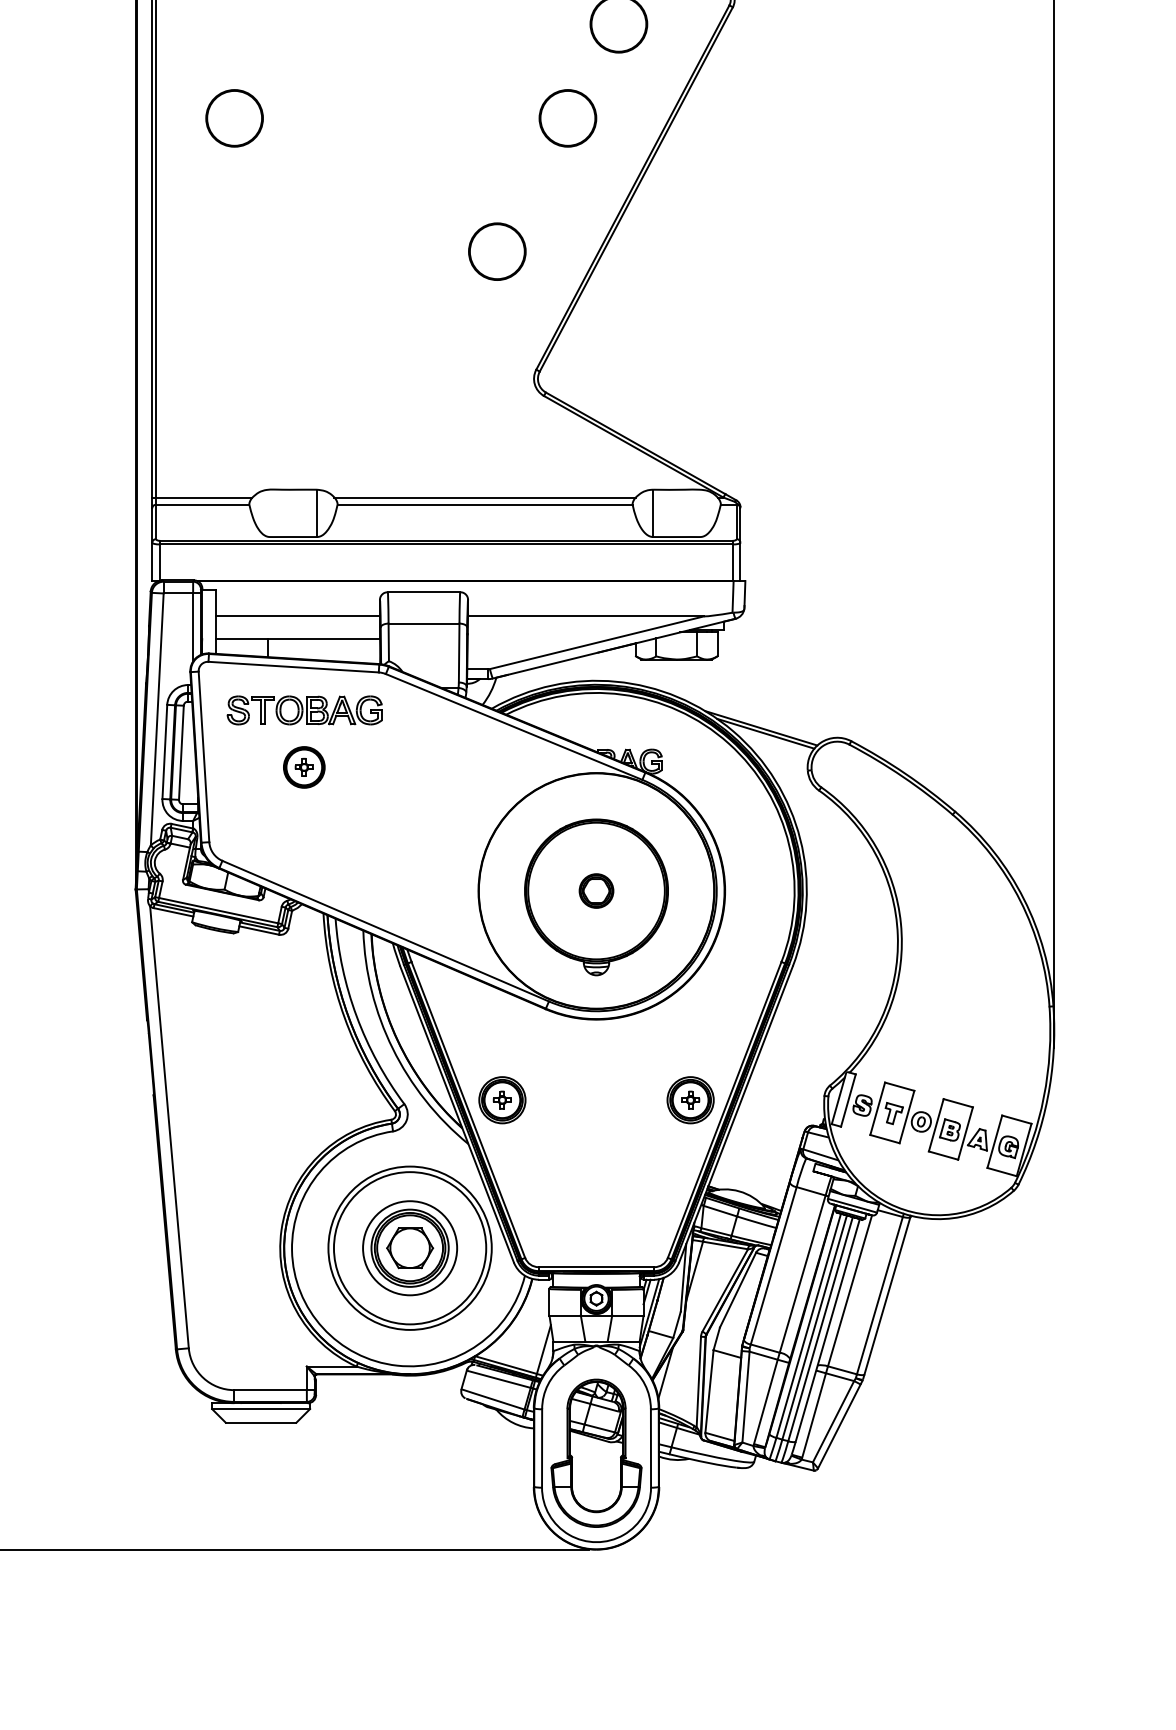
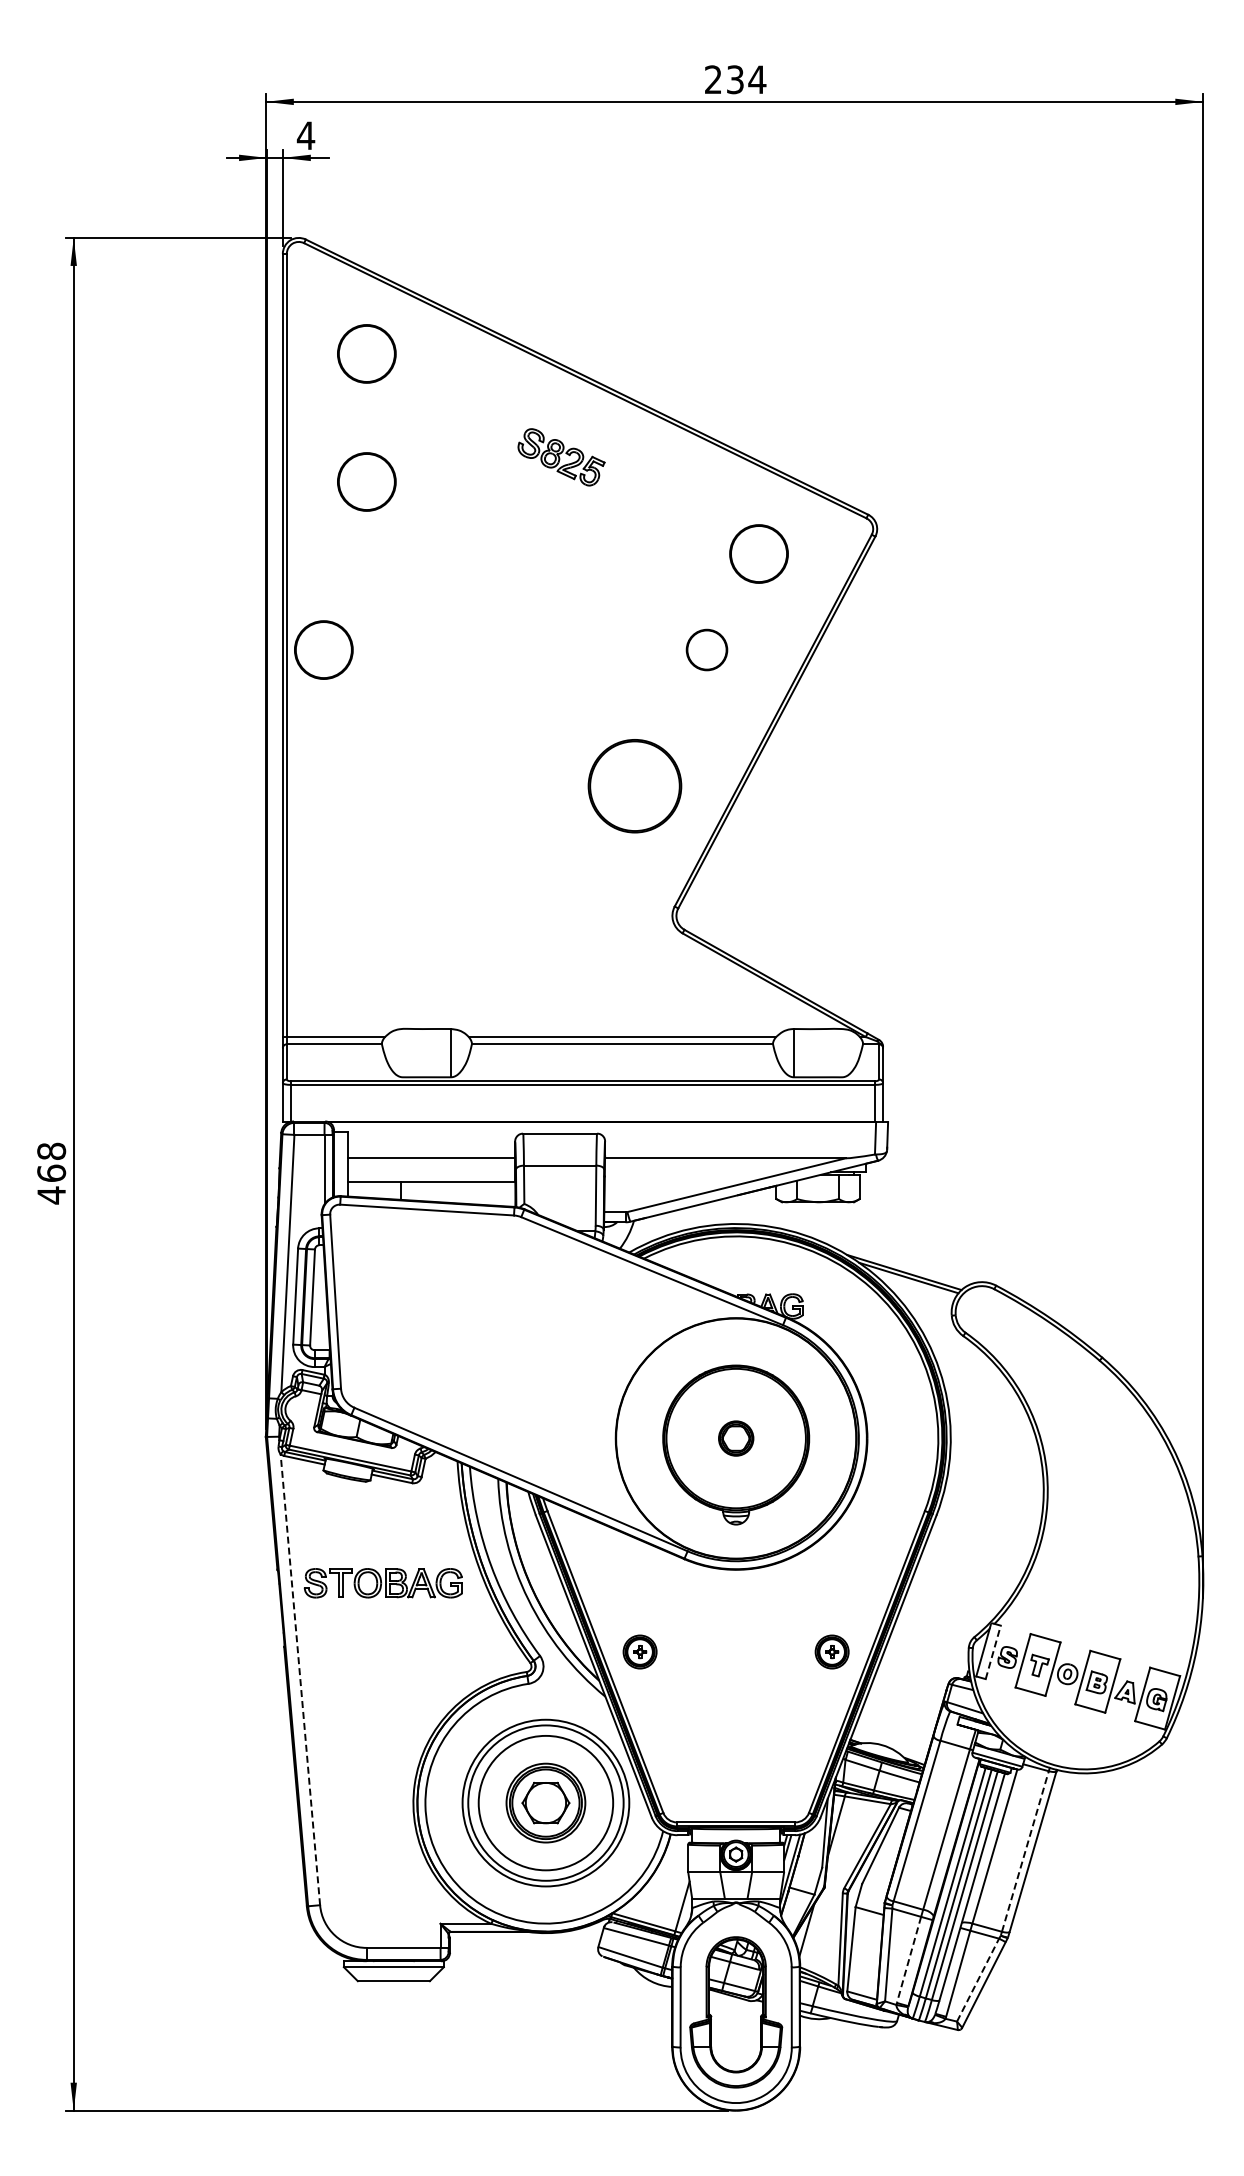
circle: (234, 117) -> (323, 649), moved
circle: (567, 117) -> (706, 649), size x0.7
circle: (496, 251) -> (634, 785), size x1.6
part: (303, 710) -> (382, 1583), moved
part: (303, 767) -> (437, 1312), removed
part: (501, 1099) -> (639, 1651), size x0.7
part: (689, 1099) -> (831, 1651), size x0.7
line: (848, 1100) -> (993, 1652), solid -> dashed
line: (169, 1127) -> (300, 1679), solid -> dashed
circle: (409, 1248) -> (545, 1803), size x1.4
line: (880, 1295) -> (1025, 1851), solid -> dashed
line: (766, 1401) -> (909, 1959), solid -> dashed
line: (833, 1421) -> (978, 1979), solid -> dashed

